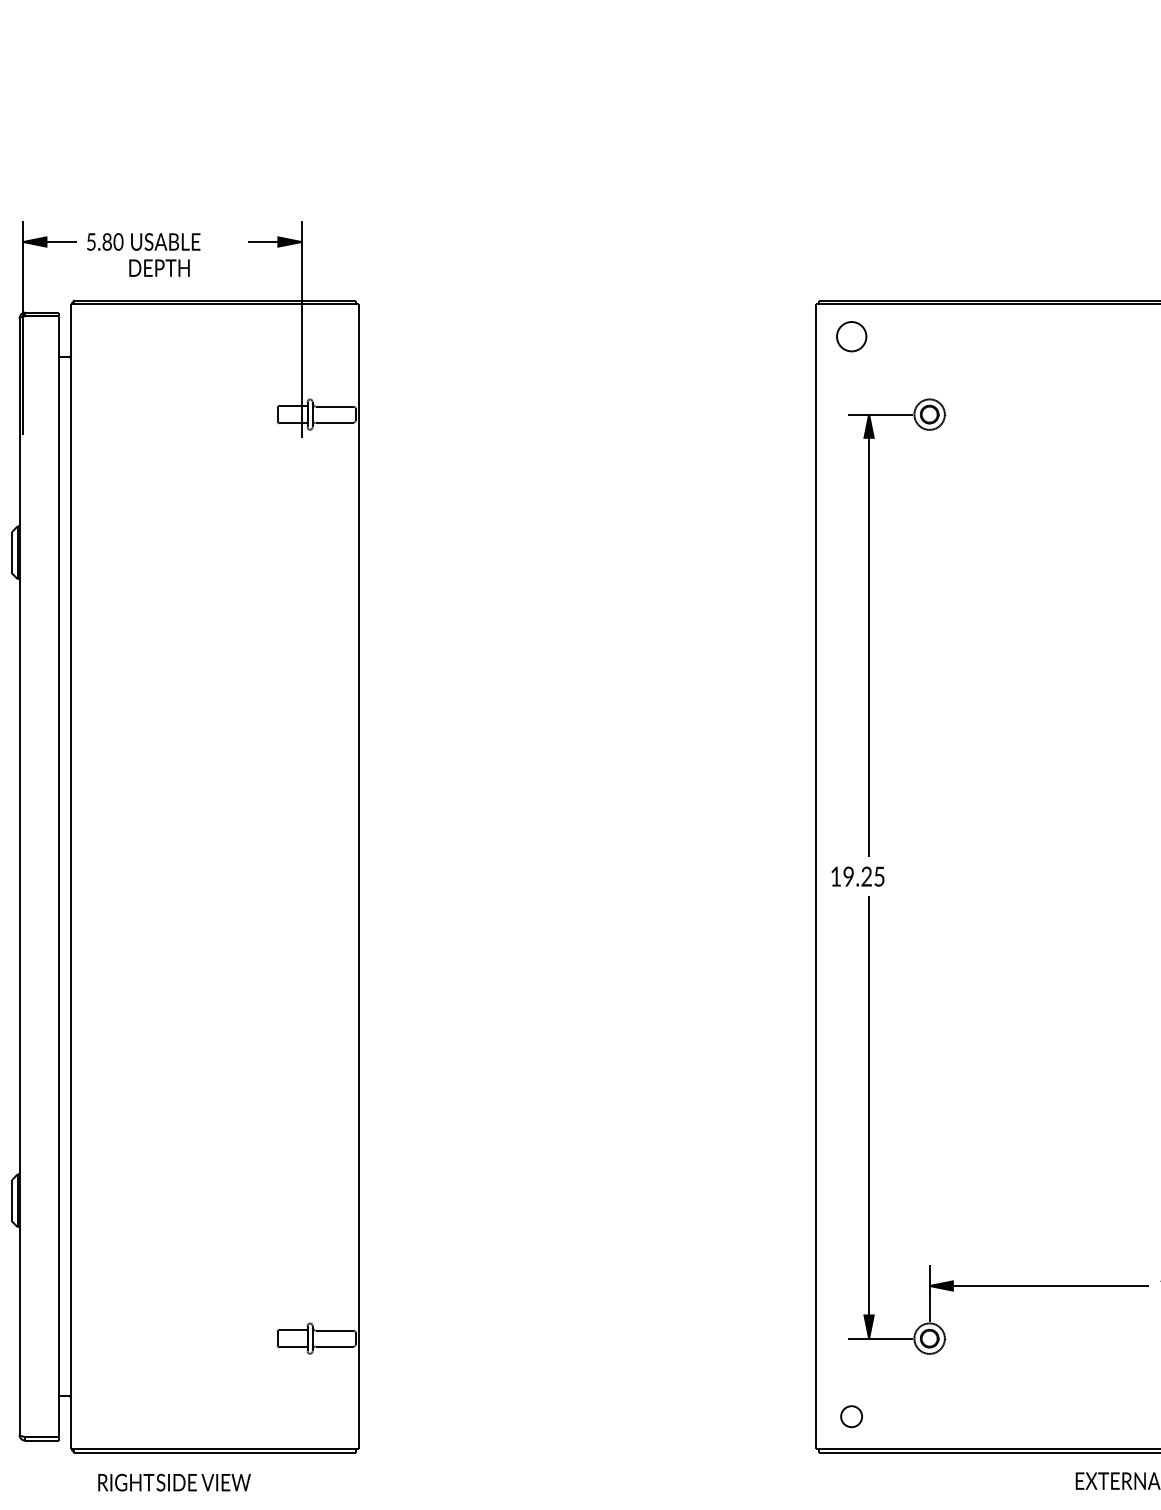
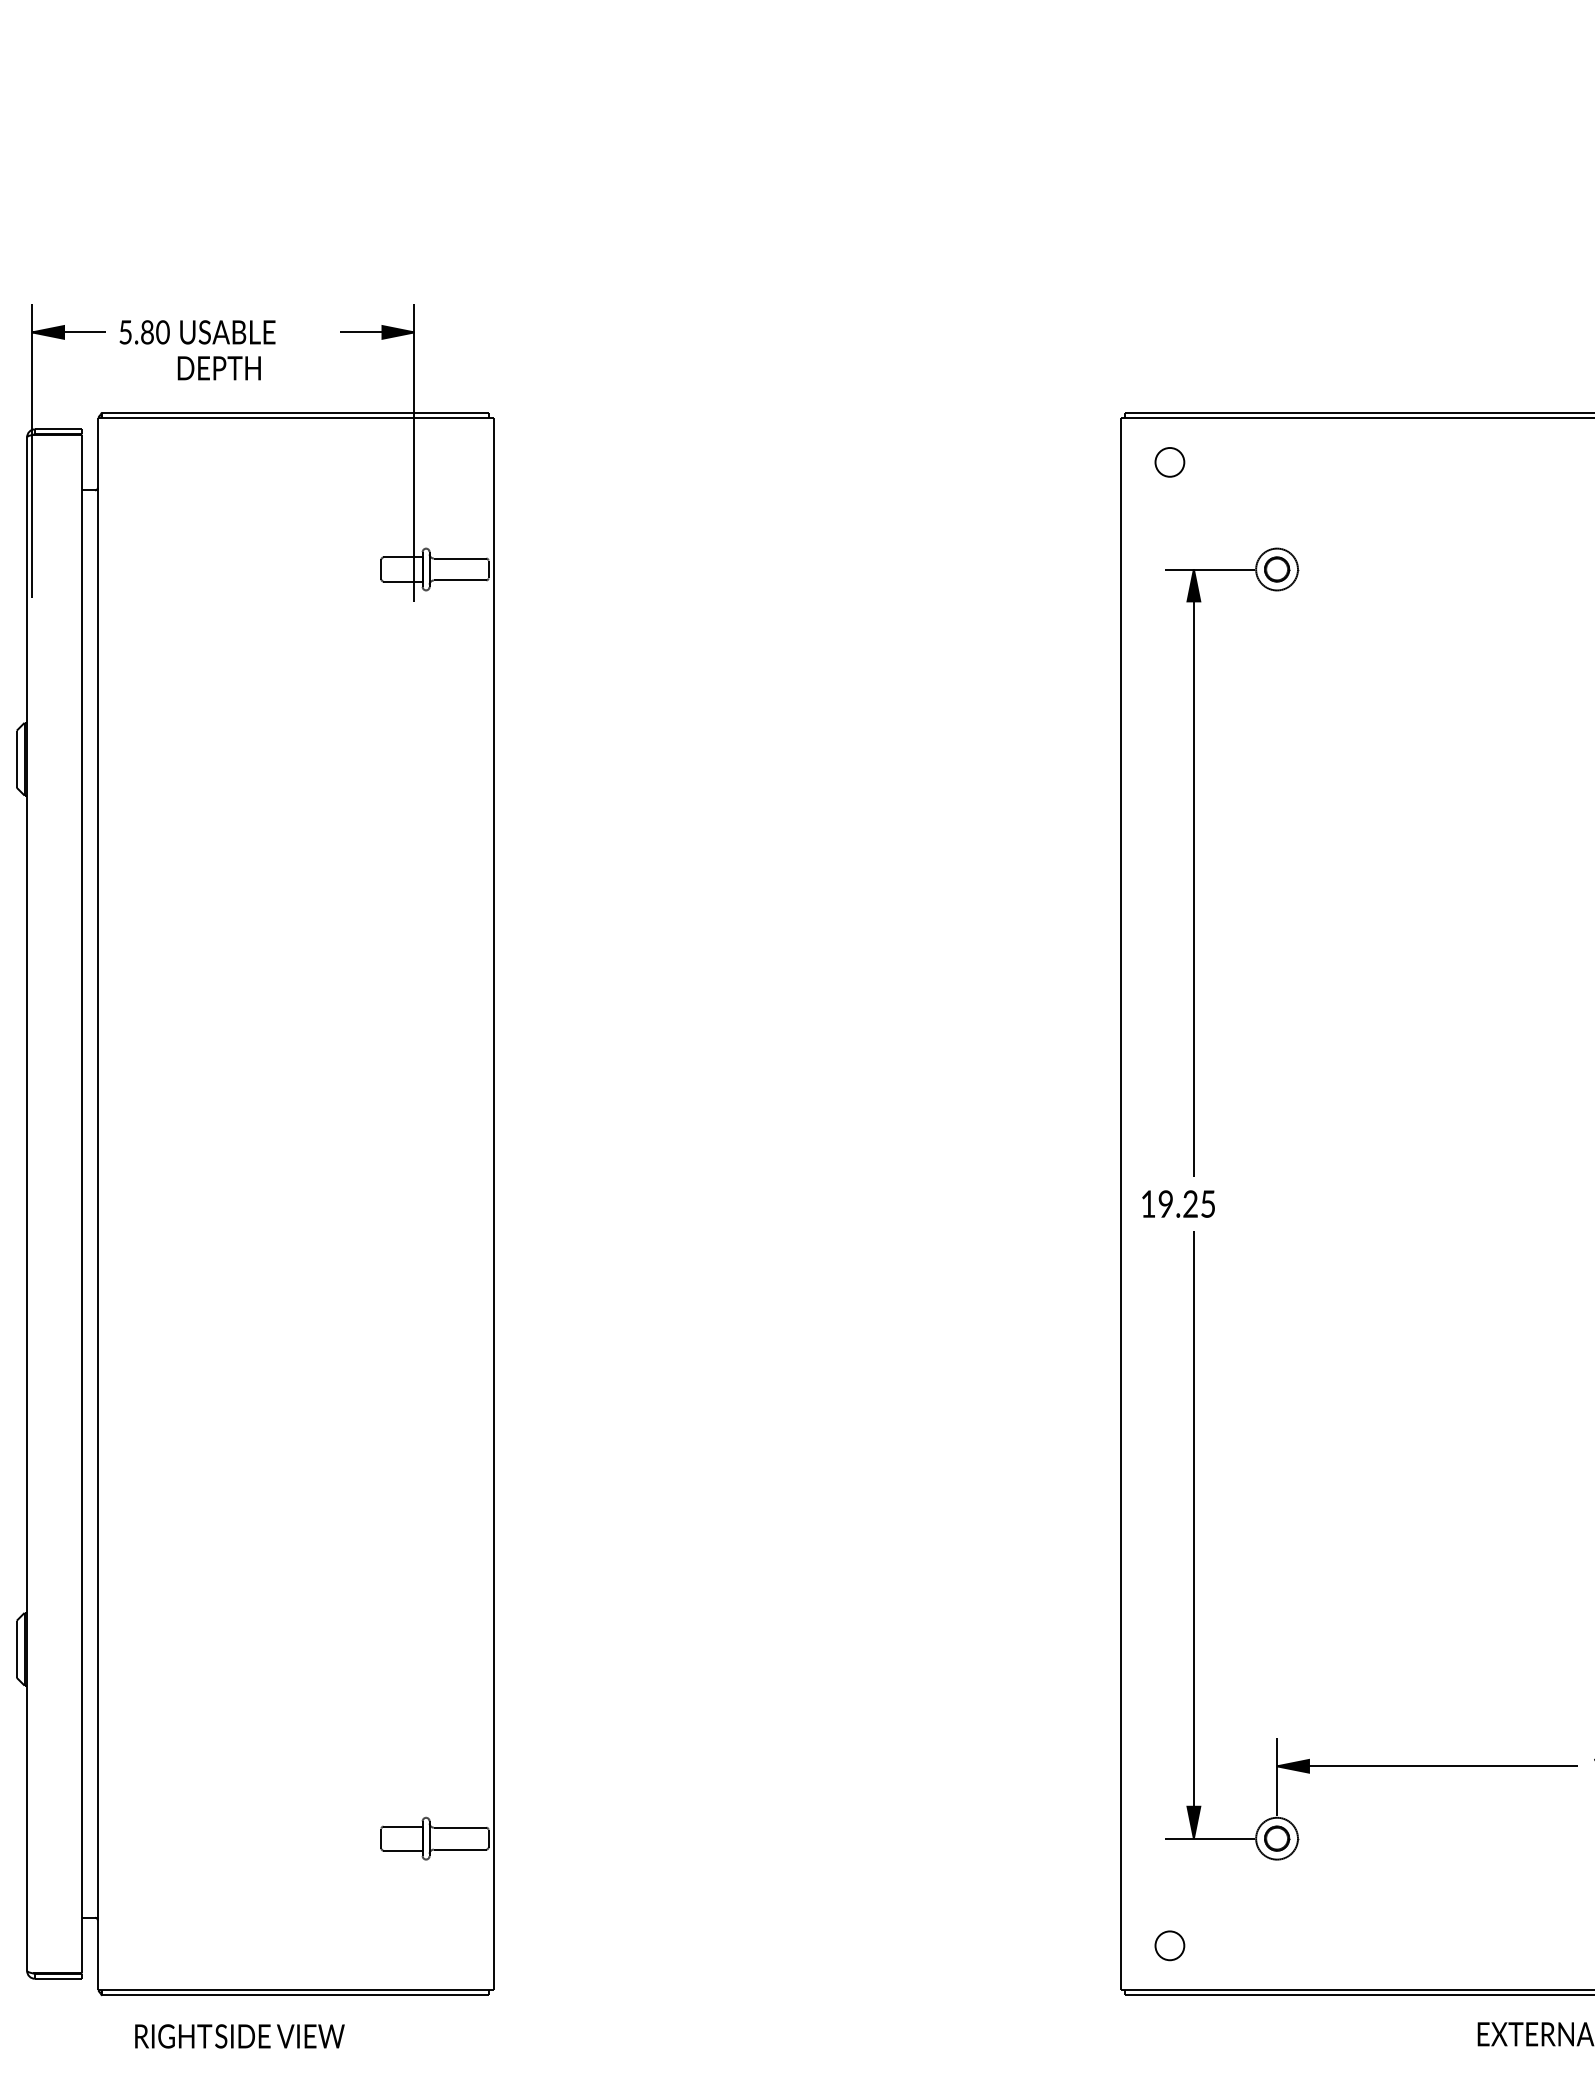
part: (851, 336) -> (1169, 462), size x0.71

